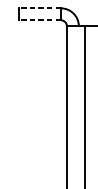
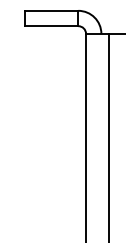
line: (40, 8) -> (51, 10), dashed -> solid
line: (40, 20) -> (51, 26), dashed -> solid

